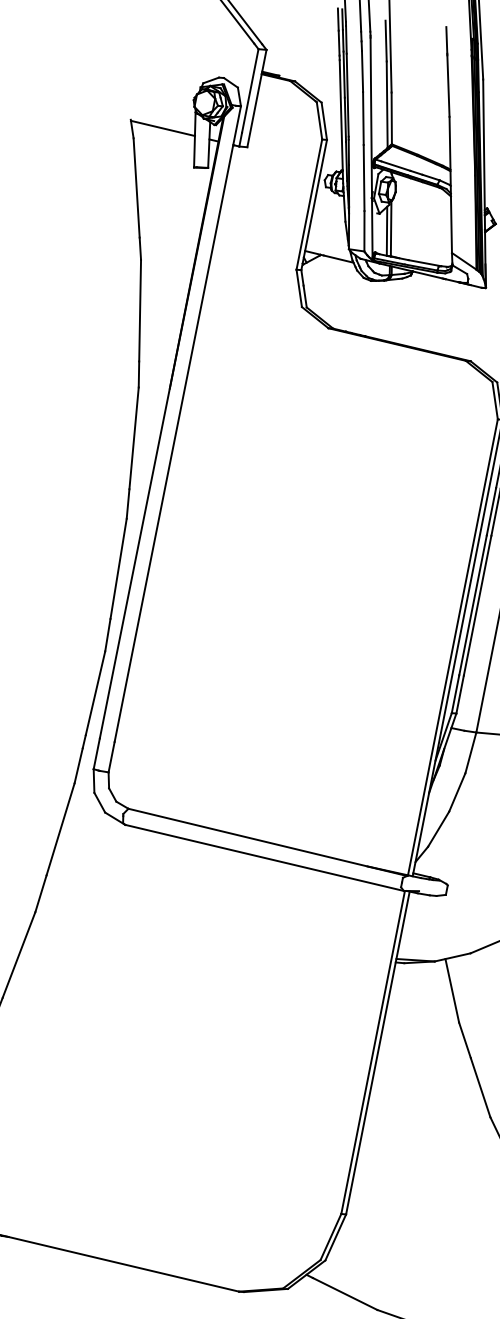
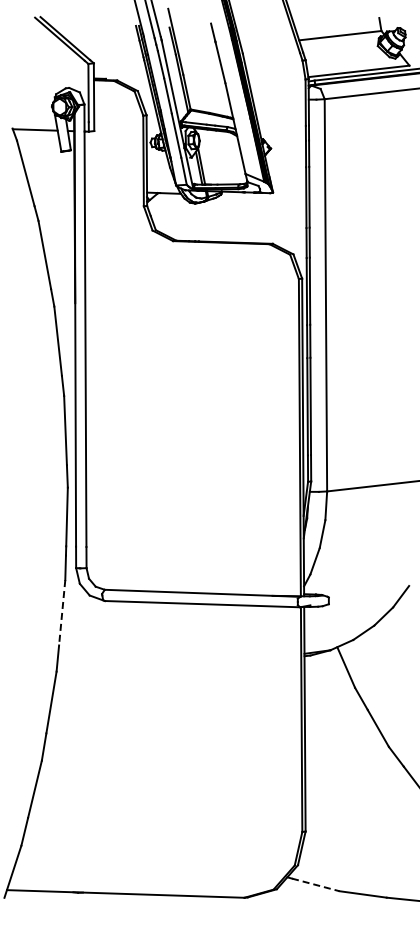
line: (61, 829) -> (62, 612), solid -> dashed
line: (344, 1293) -> (315, 884), solid -> dashed

